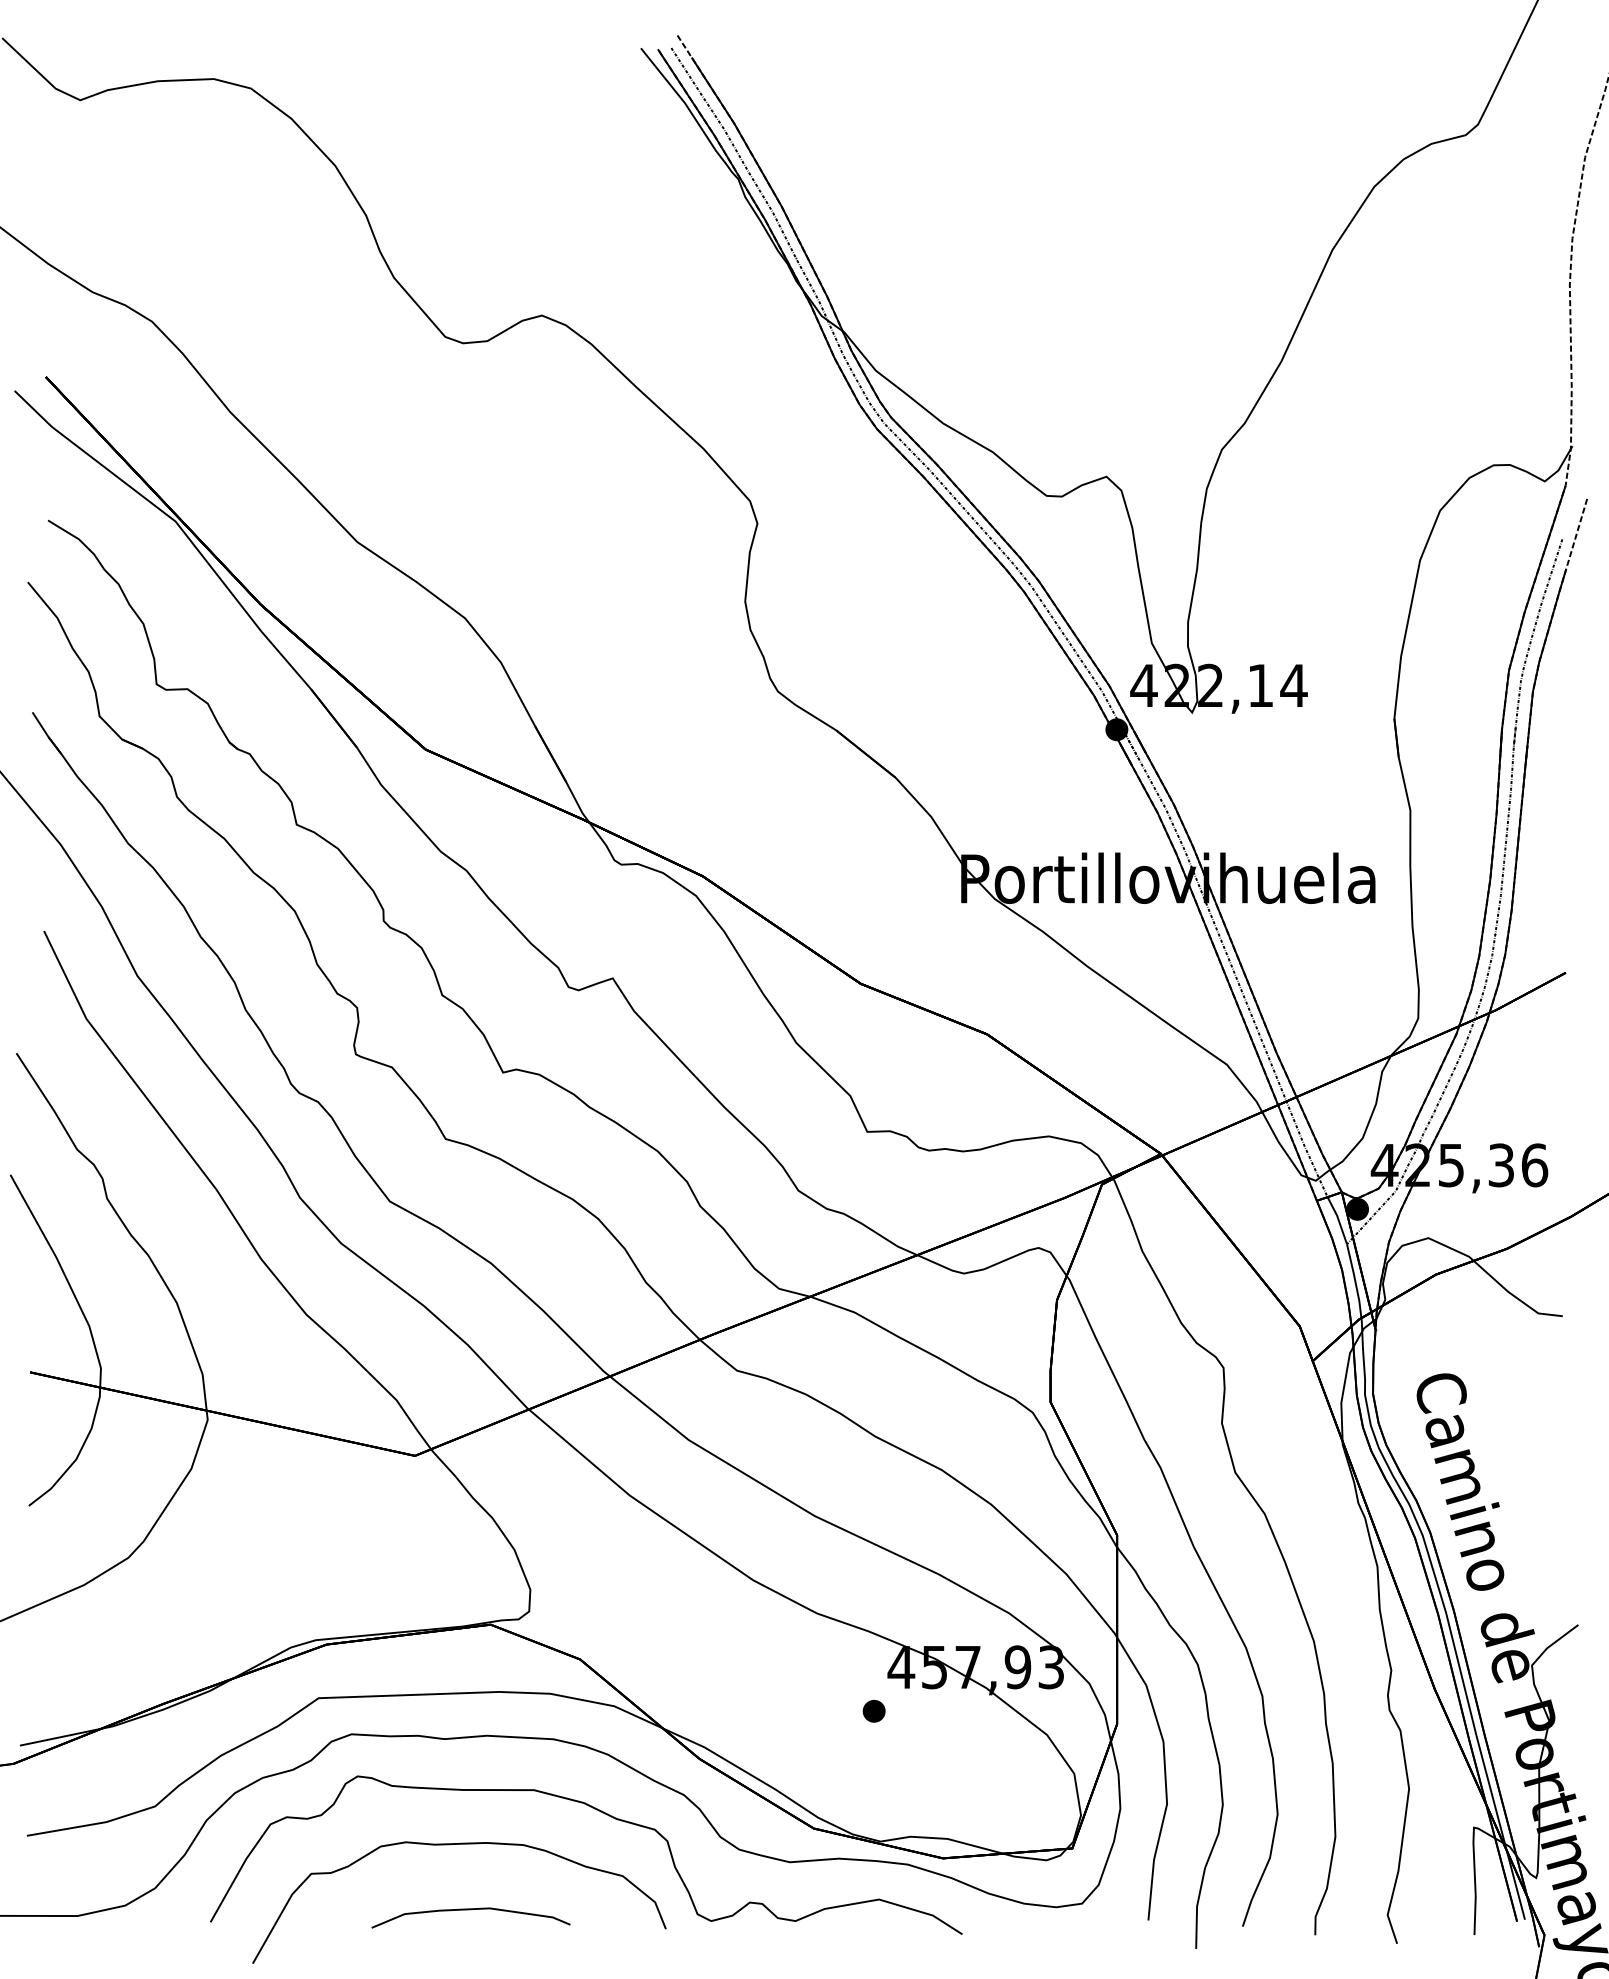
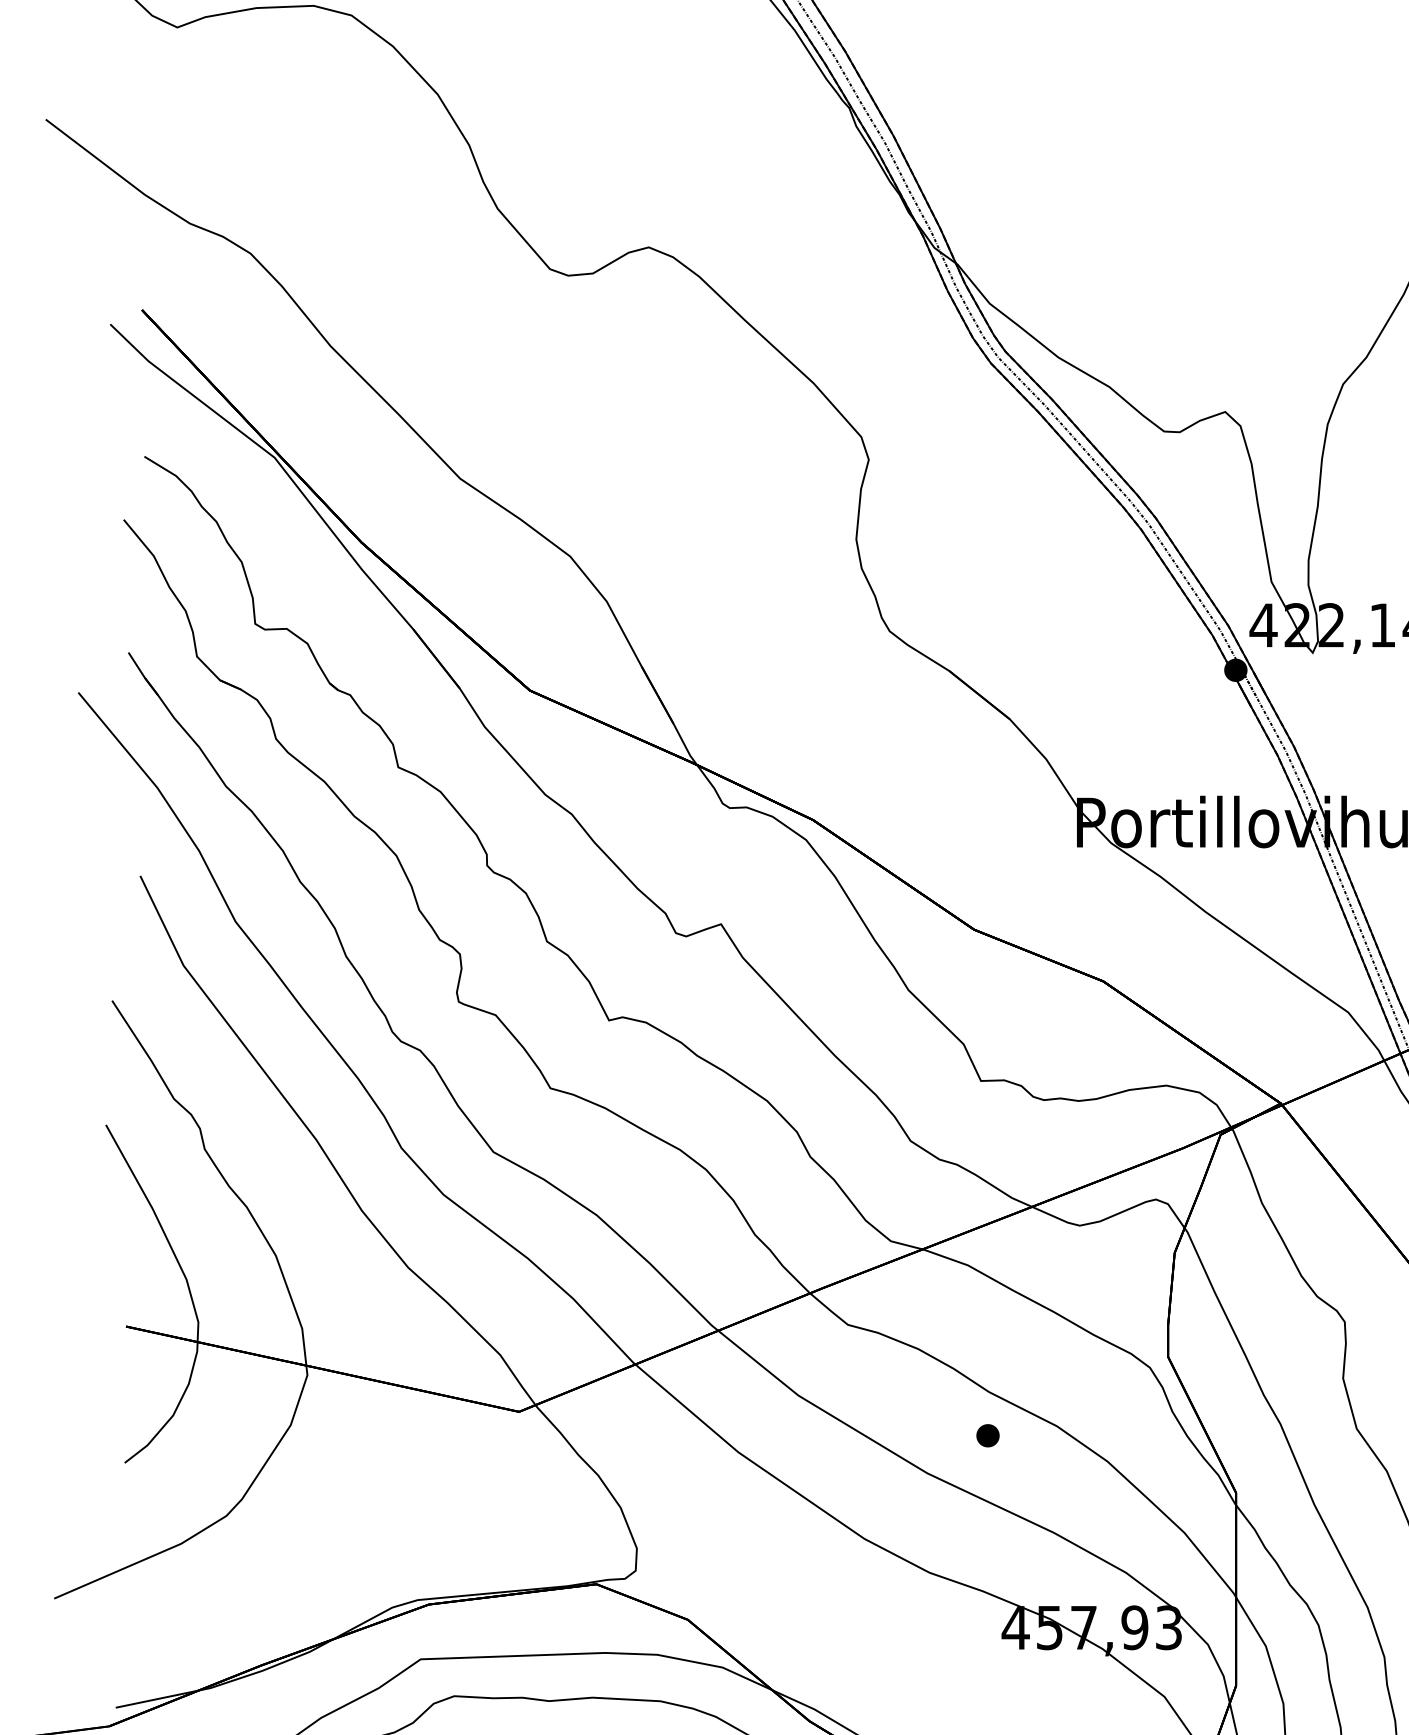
part: (873, 1711) -> (987, 1435), moved

